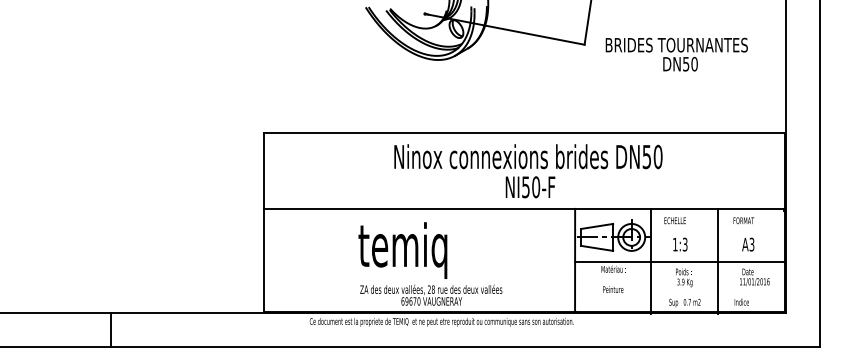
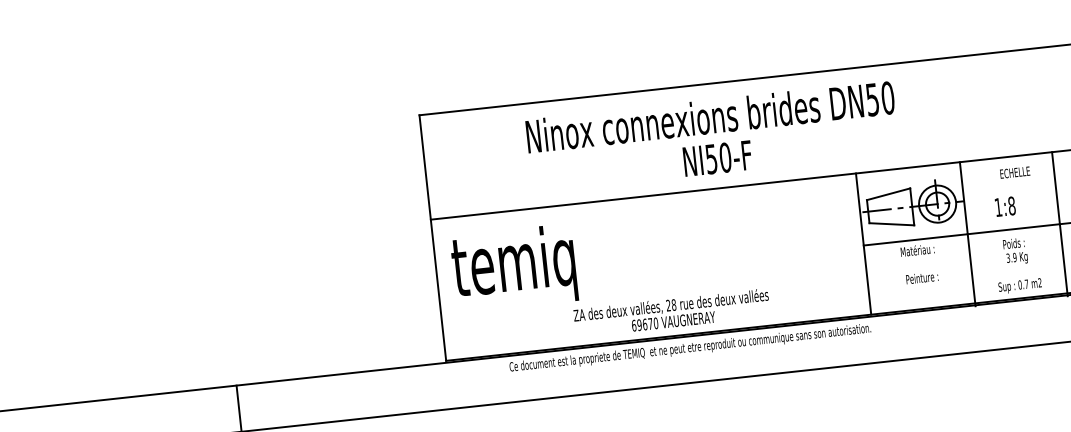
text: (528, 171) -> (712, 137), moved
text: (674, 220) -> (1014, 172), moved
text: (684, 244) -> (1010, 205), 1:3 -> 1:8
text: (402, 250) -> (513, 268), moved

